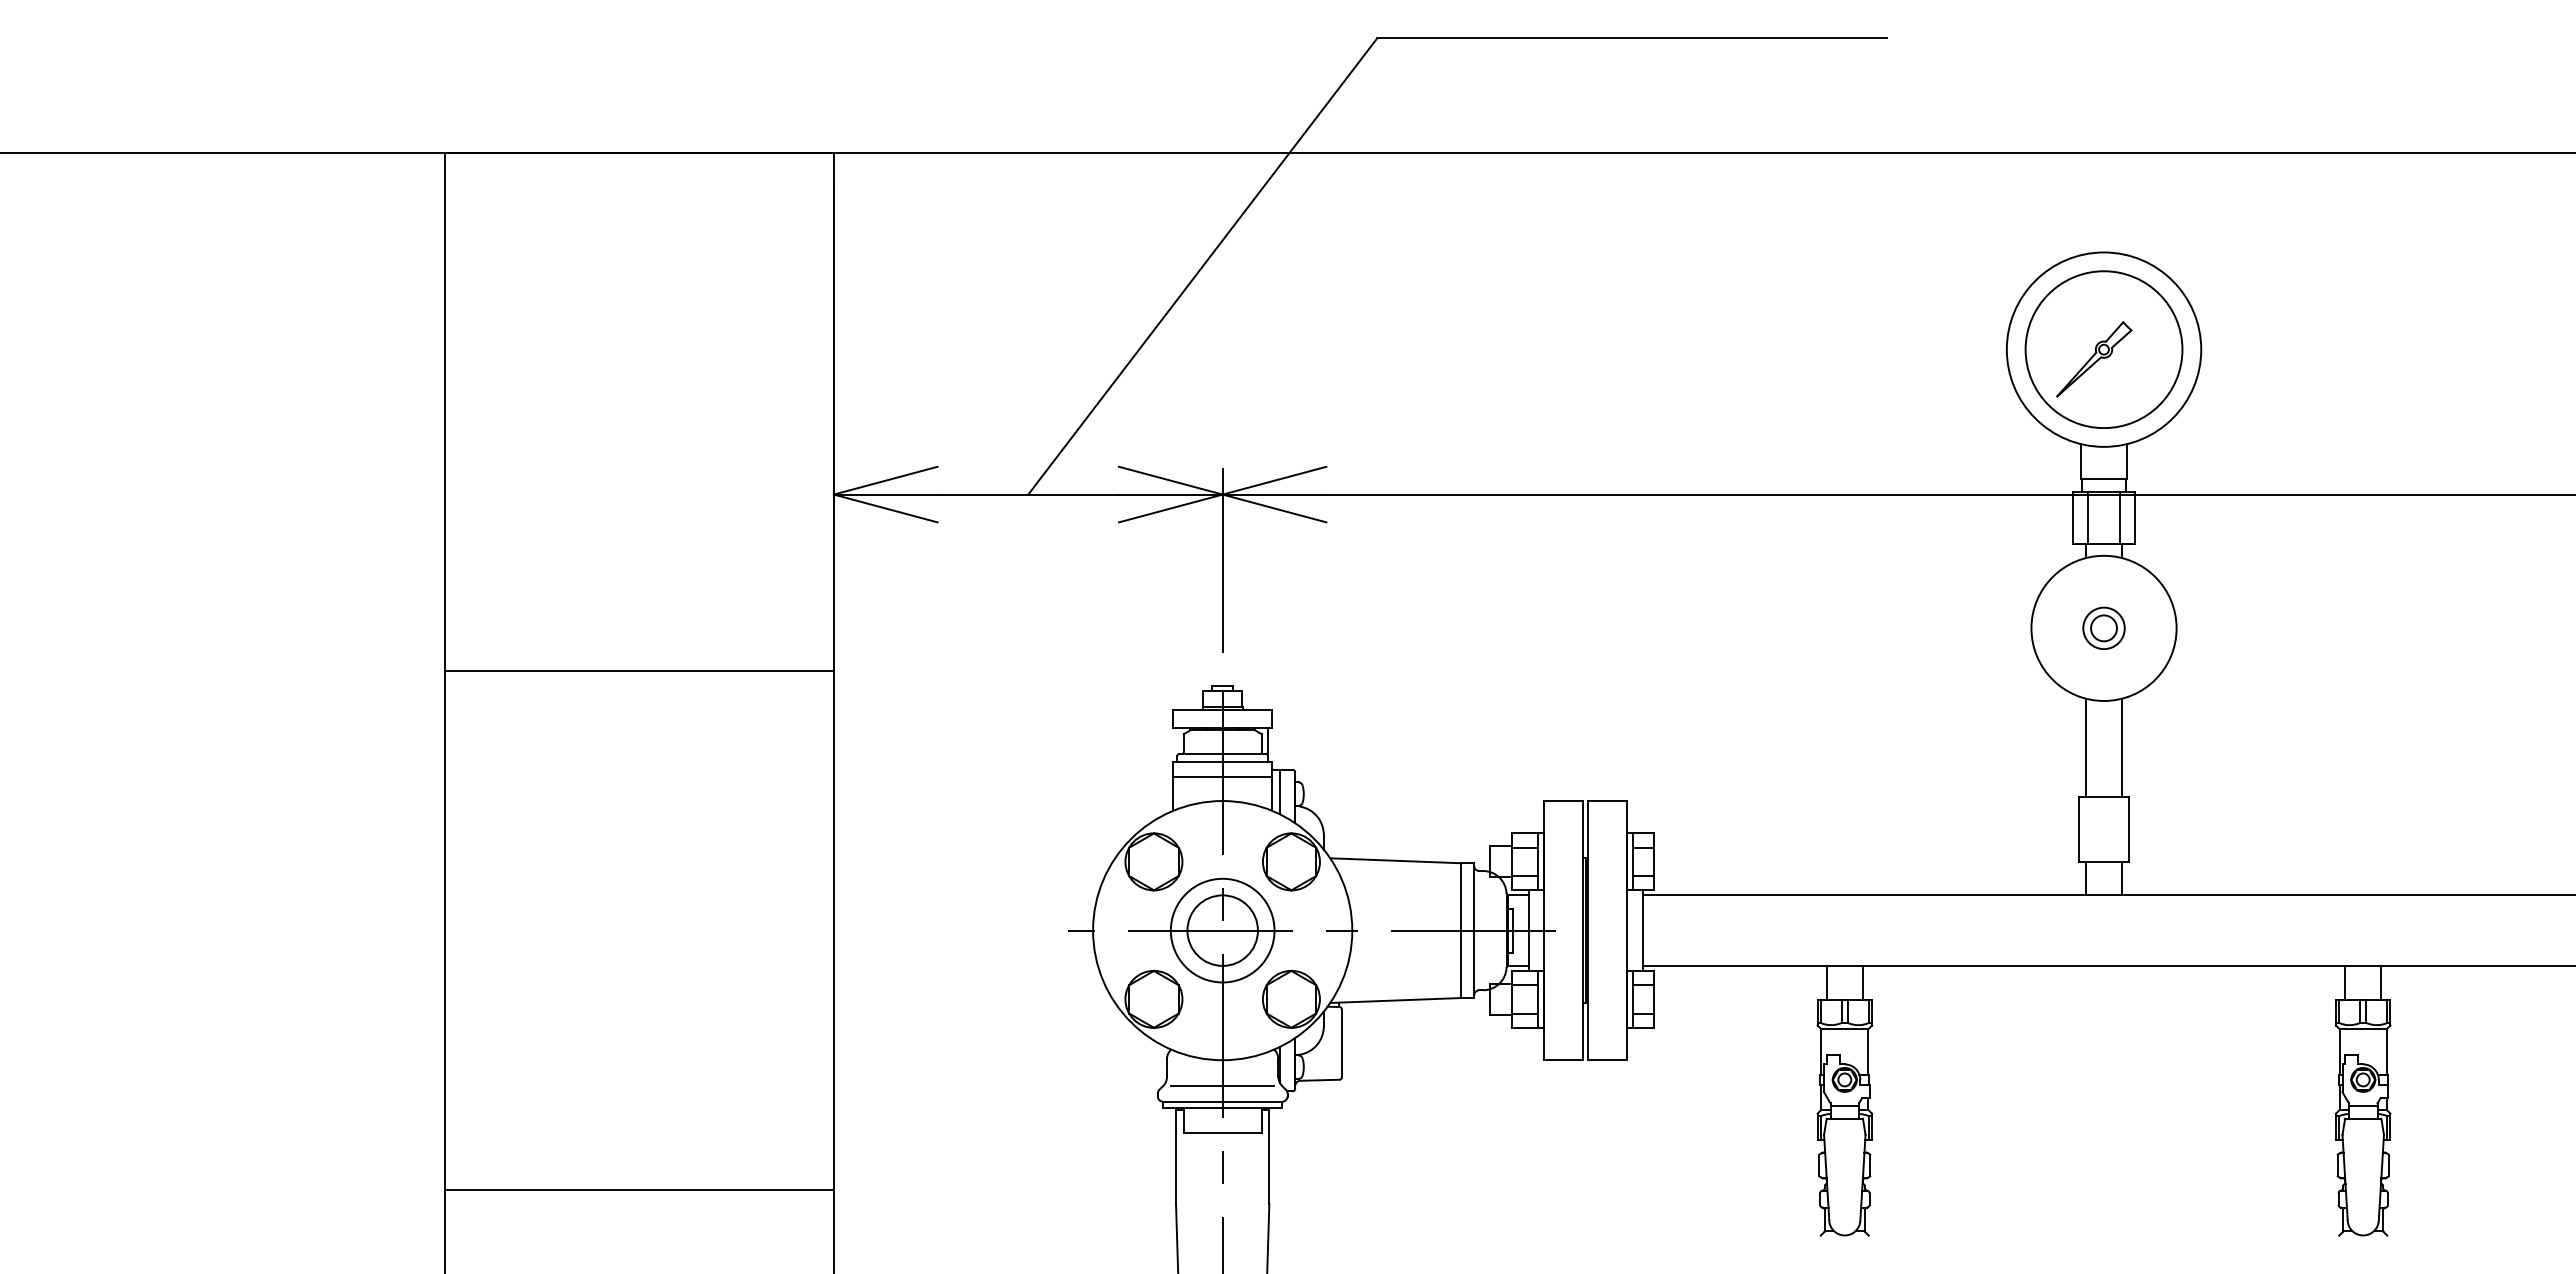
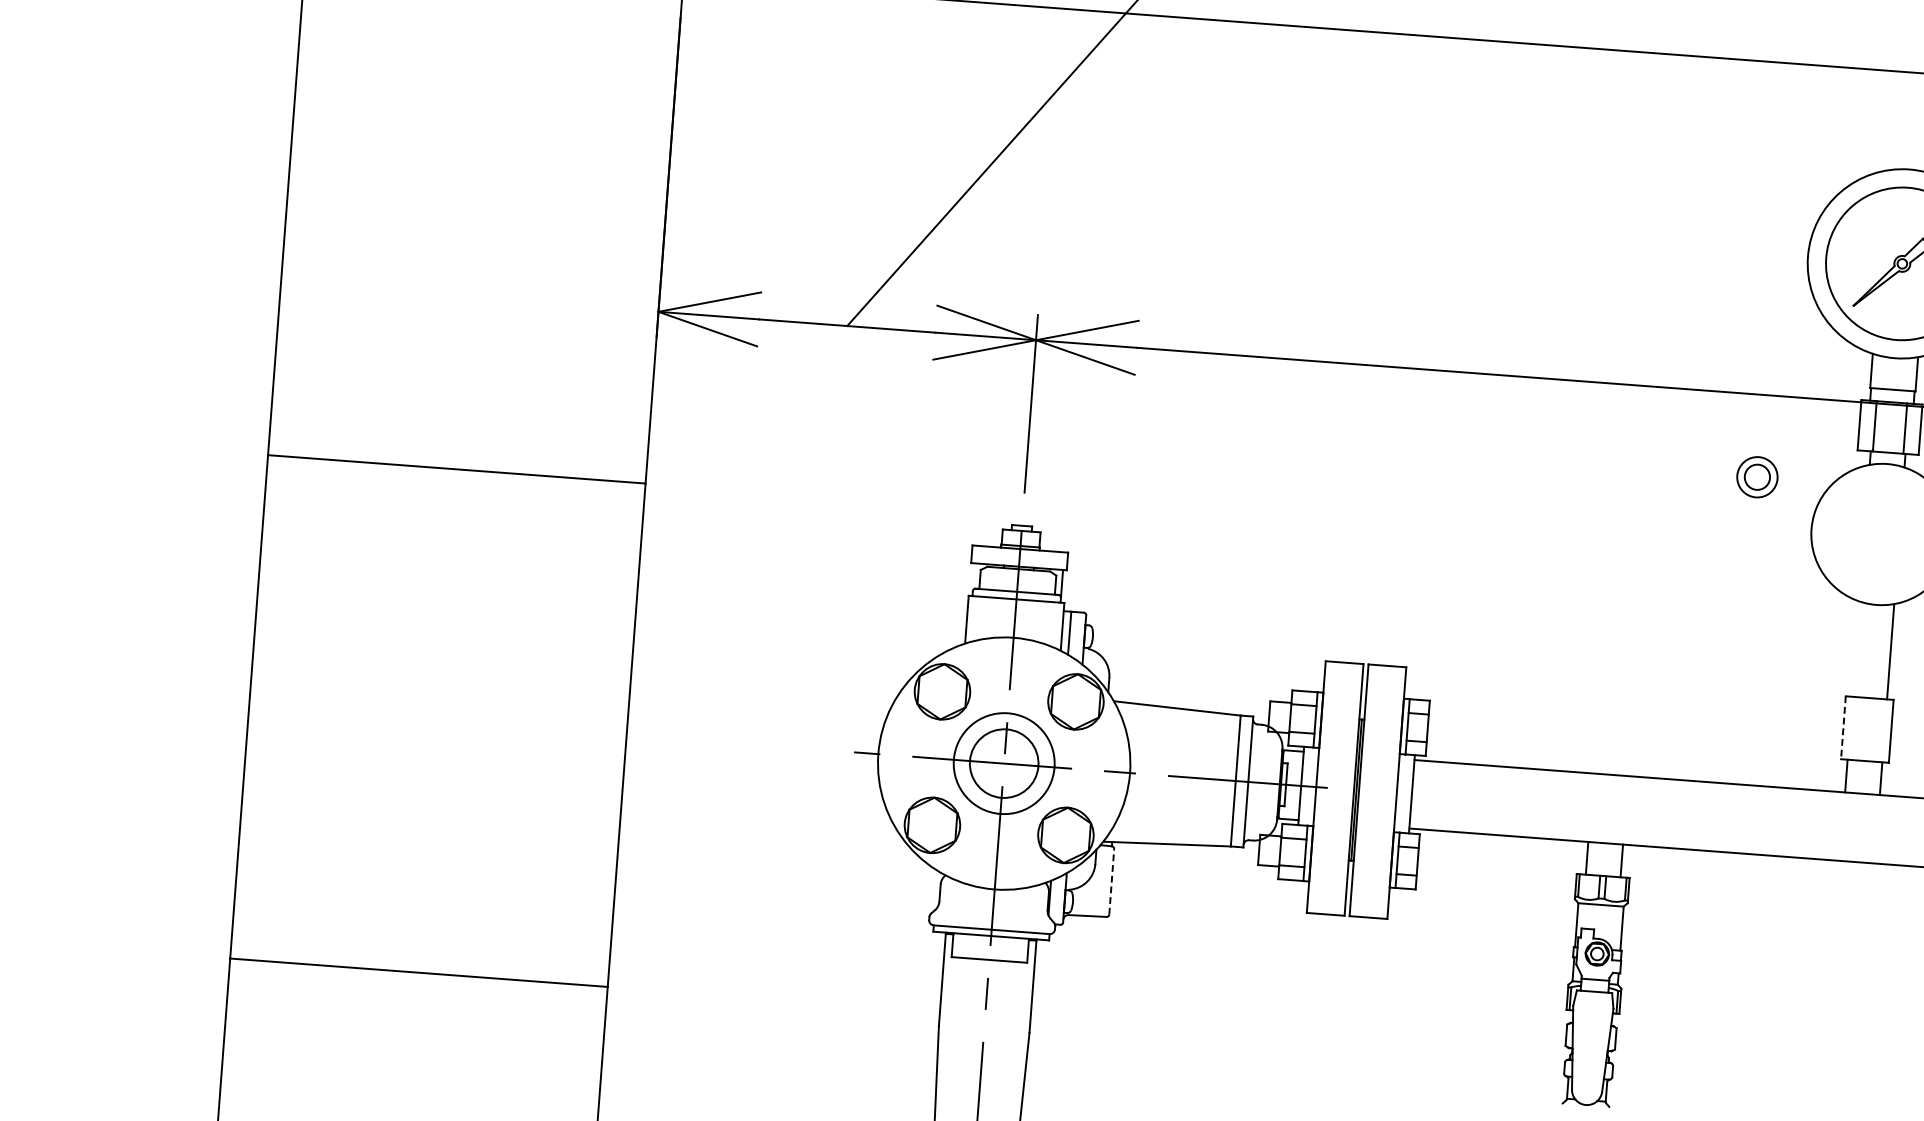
part: (2103, 627) -> (1756, 476), moved
line: (2086, 747) -> (1856, 648), removed
line: (1222, 777) -> (1015, 614), removed
line: (2079, 829) -> (1843, 727), solid -> dashed
line: (1341, 1043) -> (1111, 881), solid -> dashed
line: (1222, 1086) -> (992, 914), removed

